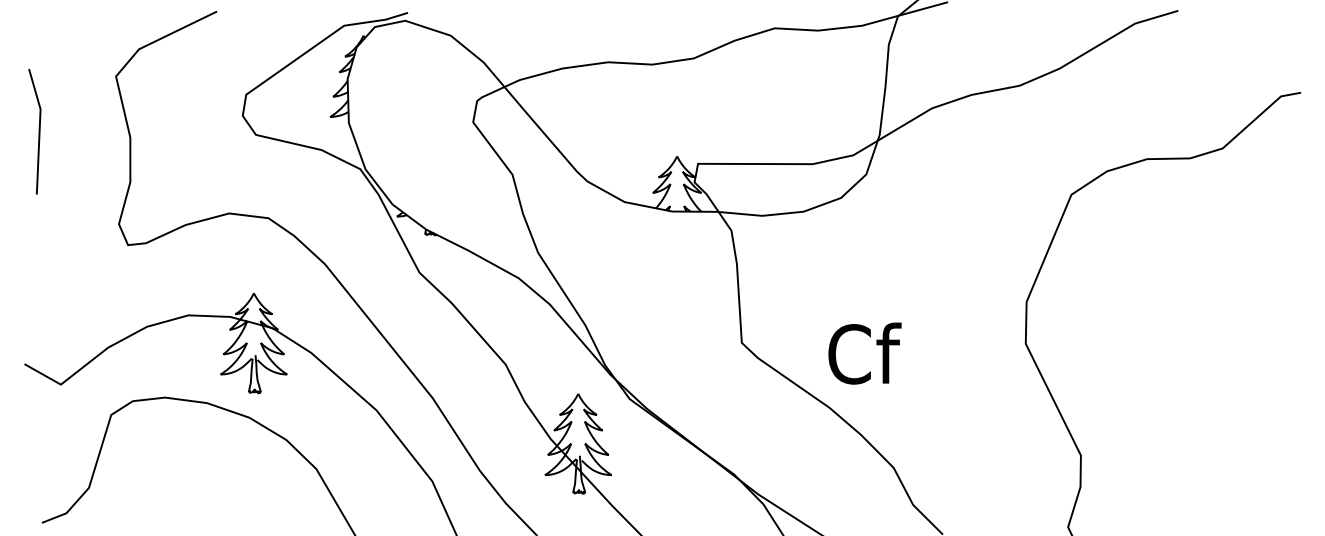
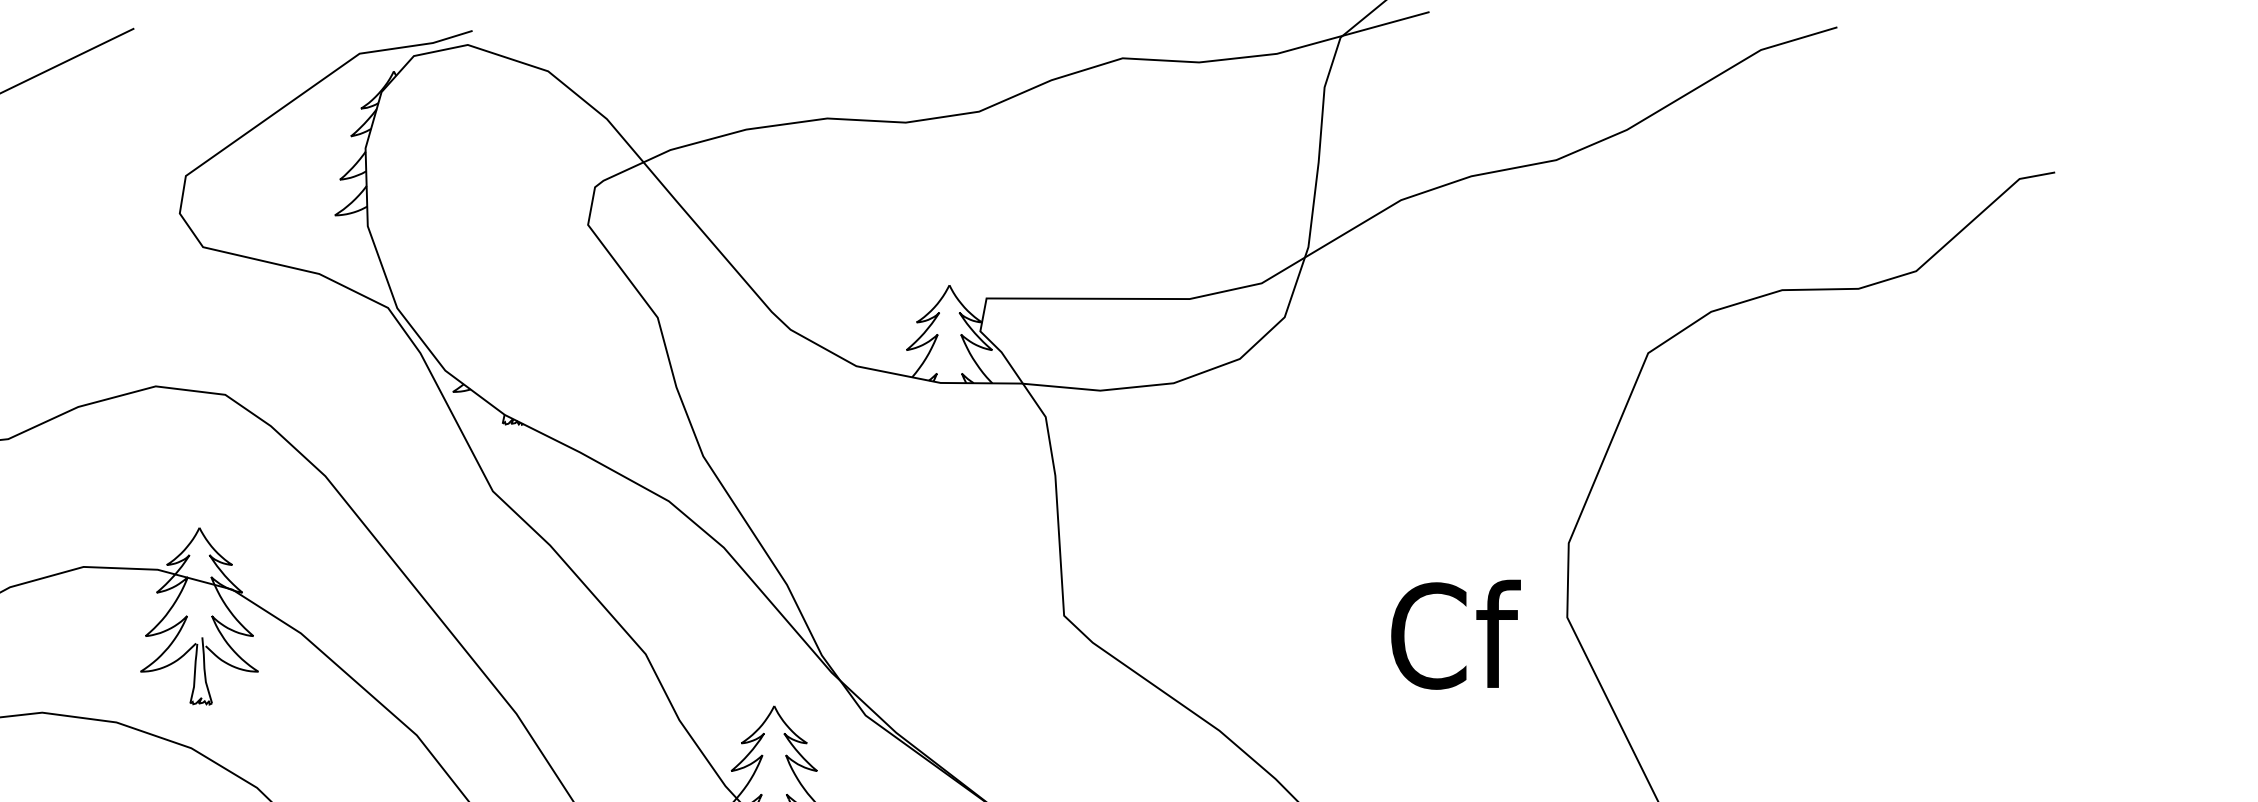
text: (864, 353) -> (1455, 634), moved

